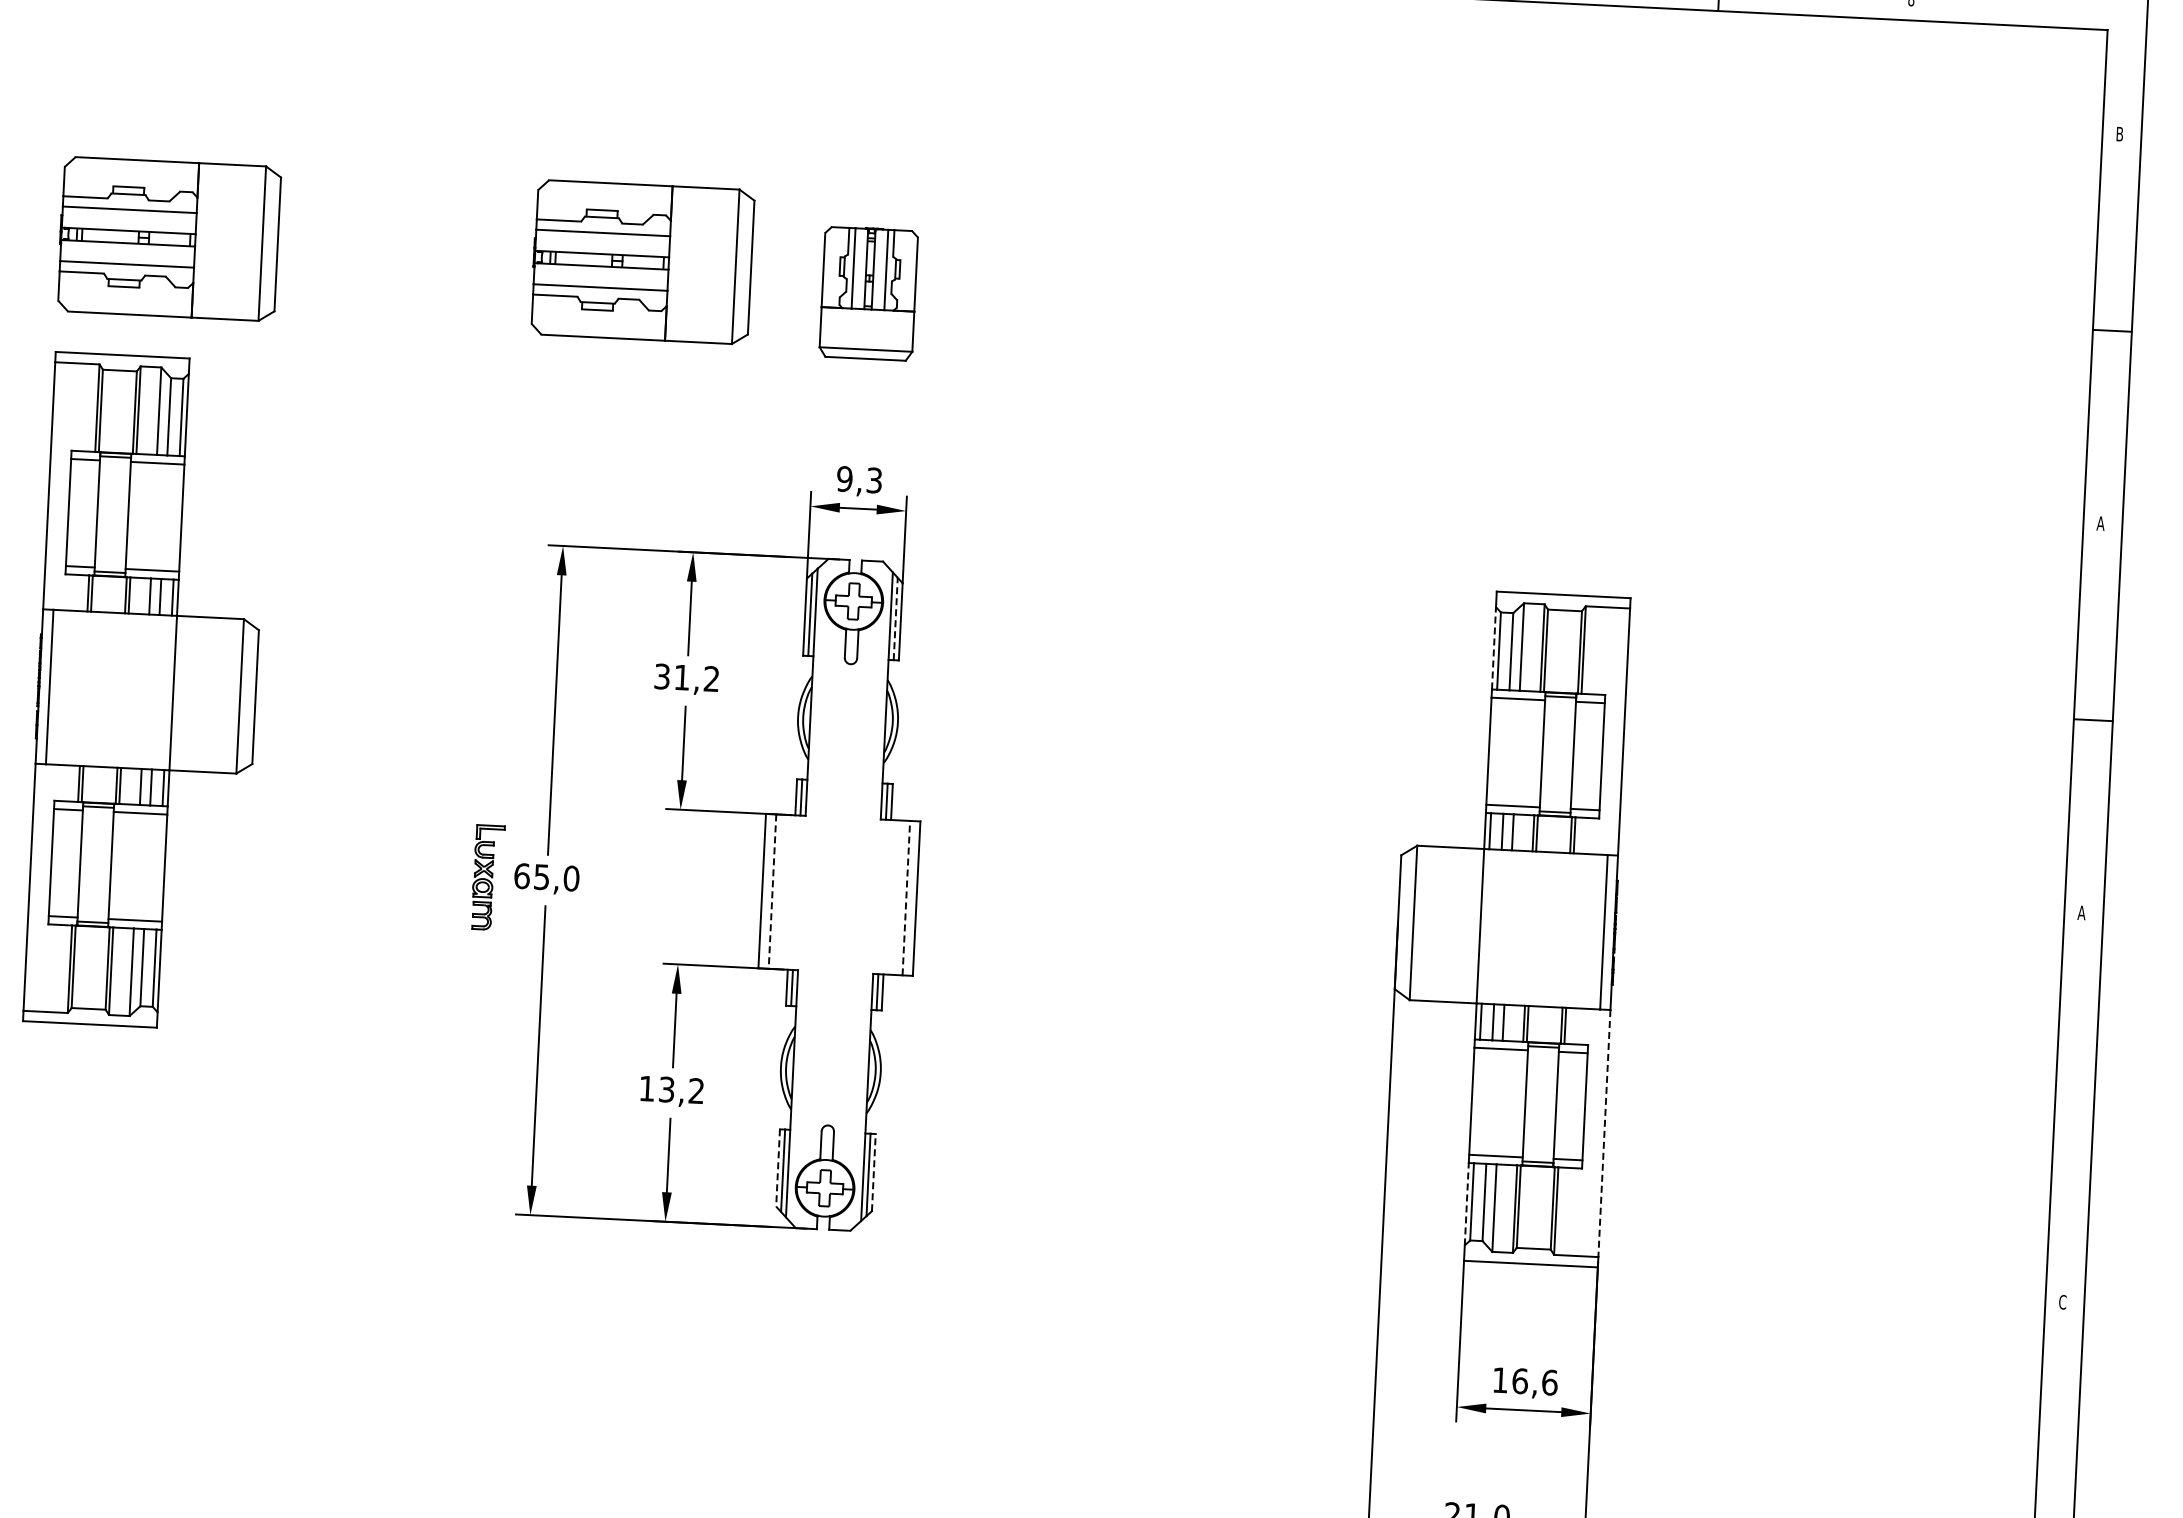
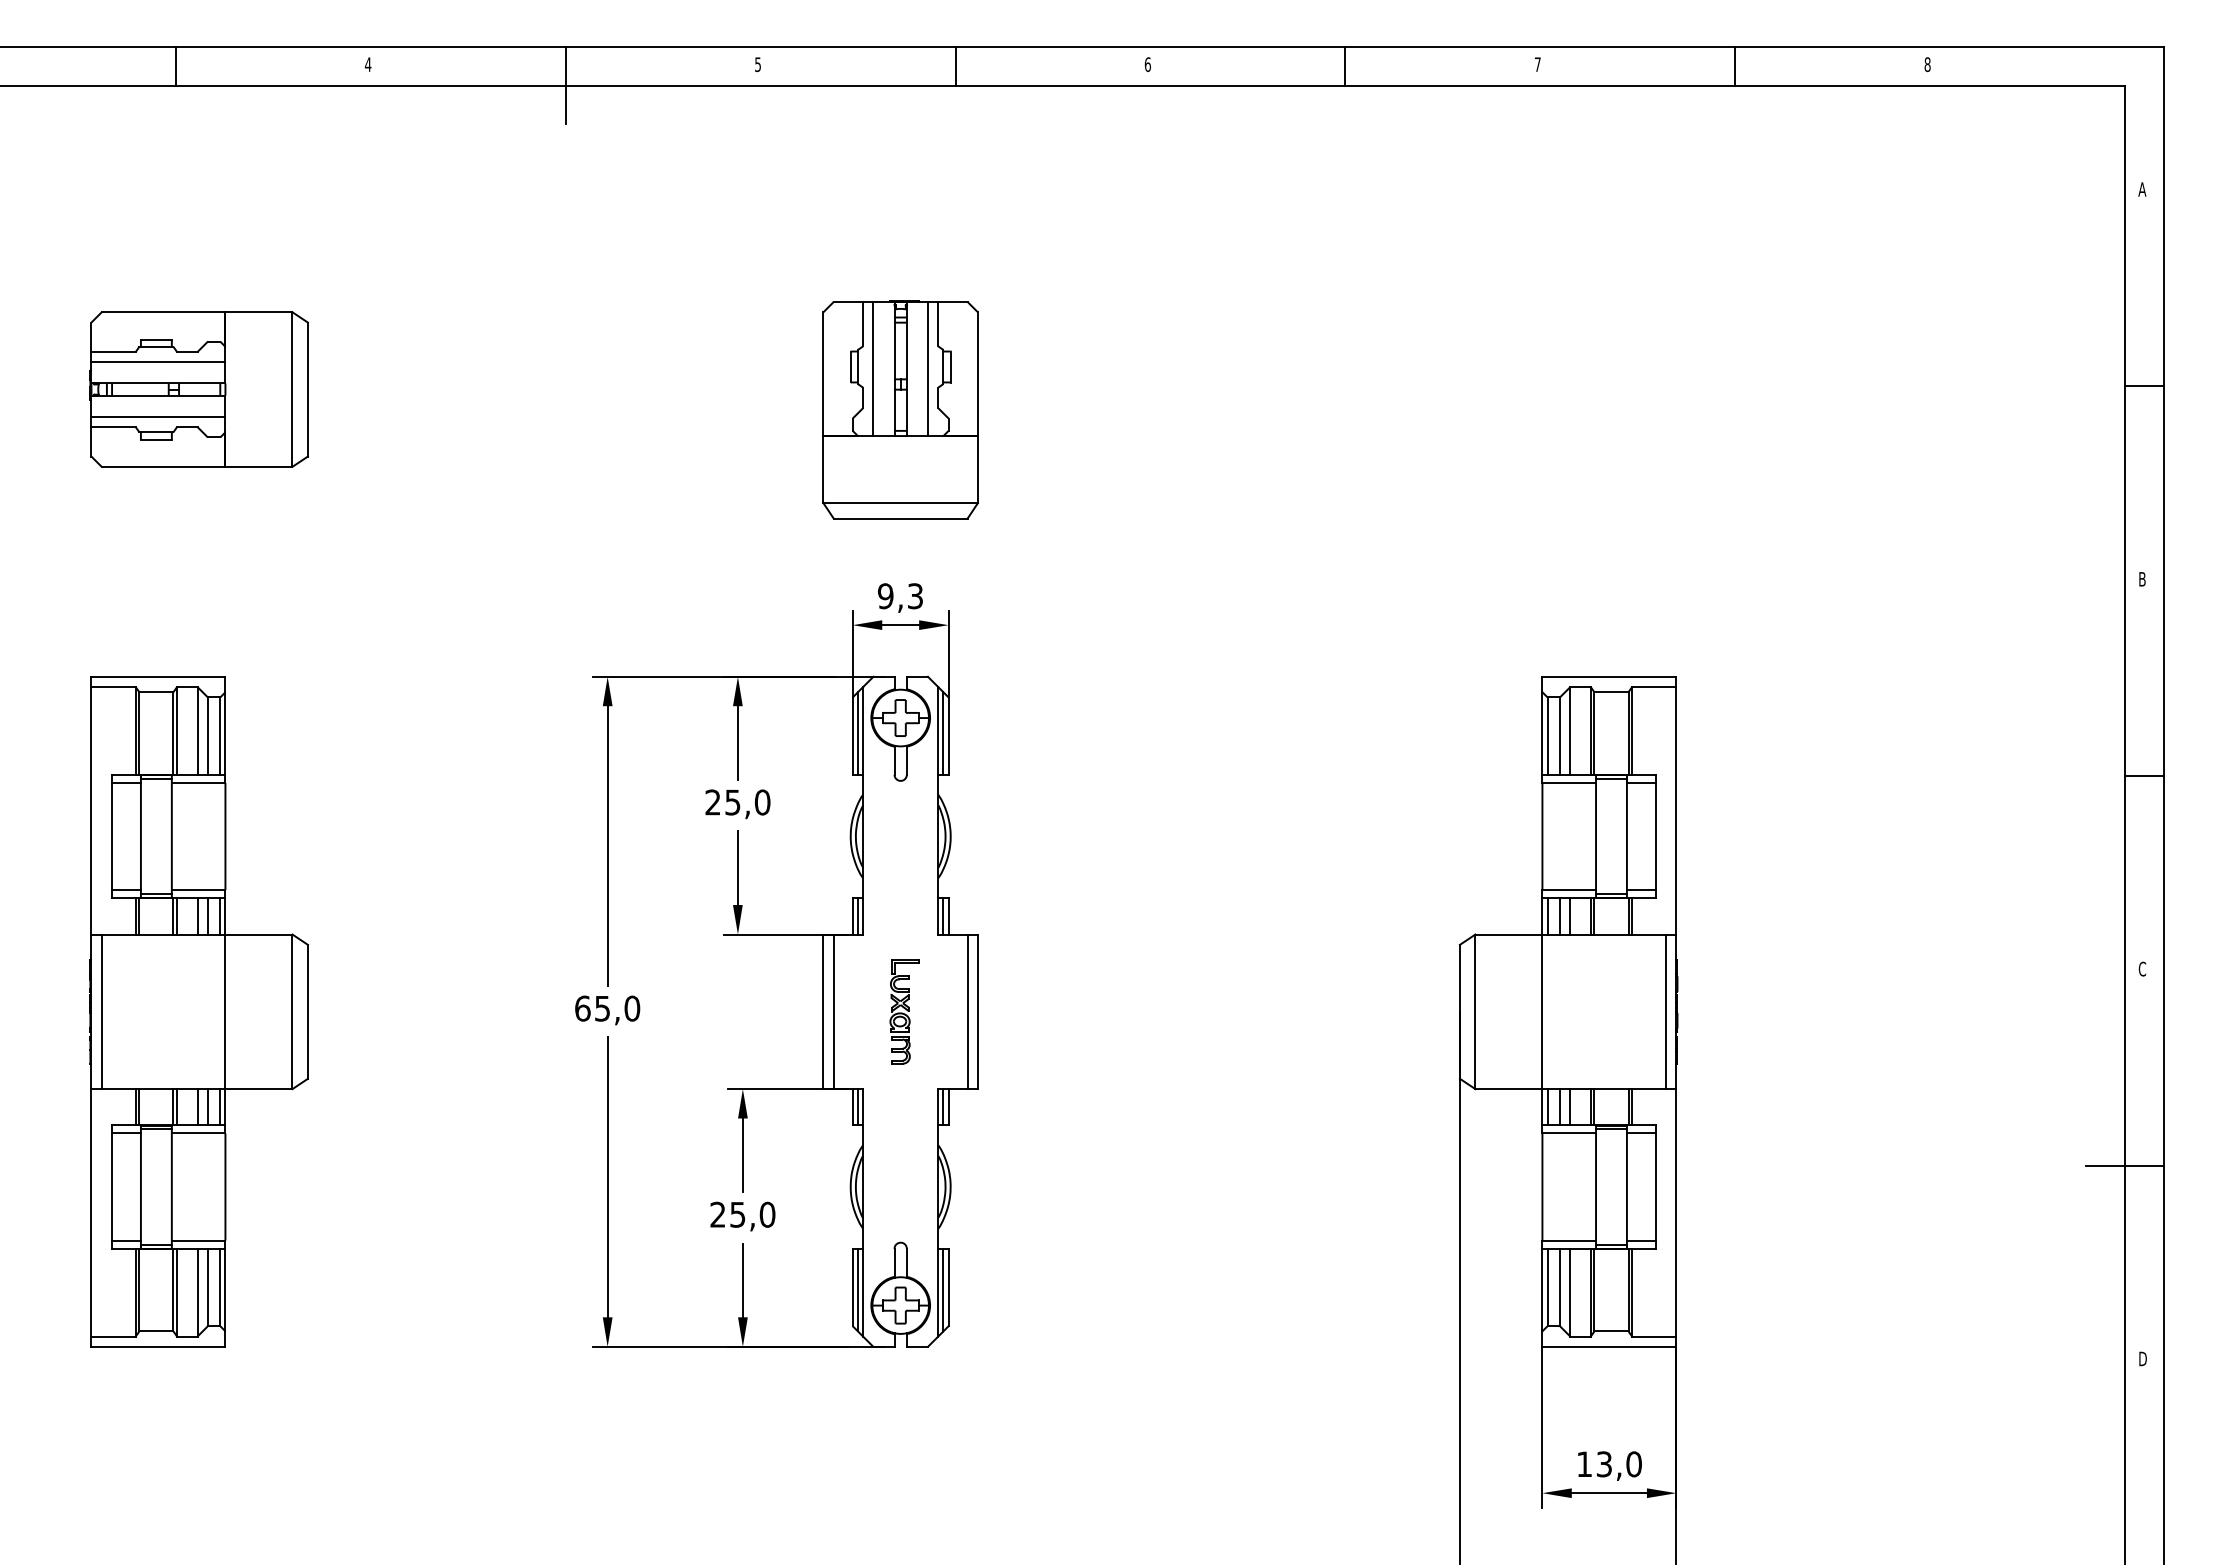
text: (2119, 134) -> (2142, 189), B -> A
part: (641, 262) -> (672, 389), removed
part: (868, 293) -> (900, 409), size x1.67
text: (2100, 523) -> (2142, 579), A -> B
line: (895, 618) -> (943, 733), dashed -> solid
line: (1494, 648) -> (1542, 733), dashed -> solid
text: (686, 677) -> (737, 802), 31,2 -> 25,0
part: (146, 691) -> (198, 1011), moved
part: (487, 877) -> (904, 1011), moved
line: (772, 892) -> (833, 1012), dashed -> solid
line: (906, 897) -> (967, 1011), dashed -> solid
text: (2081, 912) -> (2142, 968), A -> C
text: (671, 1089) -> (742, 1214), 13,2 -> 25,0
line: (2055, 1108) -> (2125, 1165), added
line: (1604, 1133) -> (1676, 1212), dashed -> solid
line: (777, 1167) -> (852, 1287), dashed -> solid
line: (873, 1172) -> (948, 1287), dashed -> solid
line: (1466, 1203) -> (1542, 1289), dashed -> solid
text: (2062, 1301) -> (2142, 1358), C -> D
text: (1535, 1382) -> (1619, 1464), 16,6 -> 13,0

